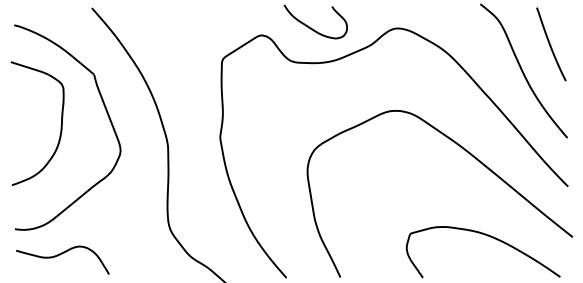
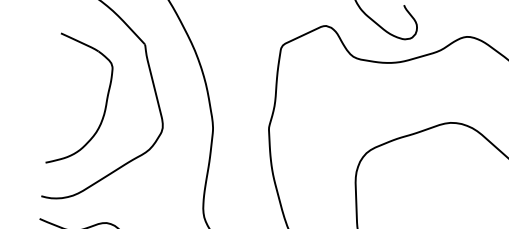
part: (60, 126) -> (104, 107), moved

